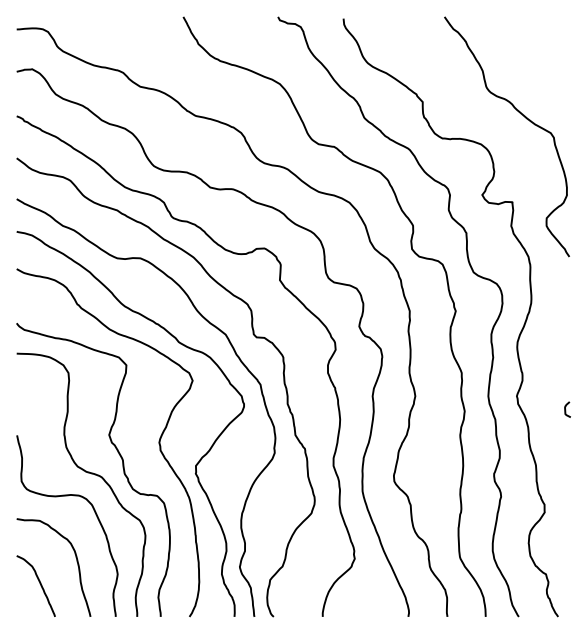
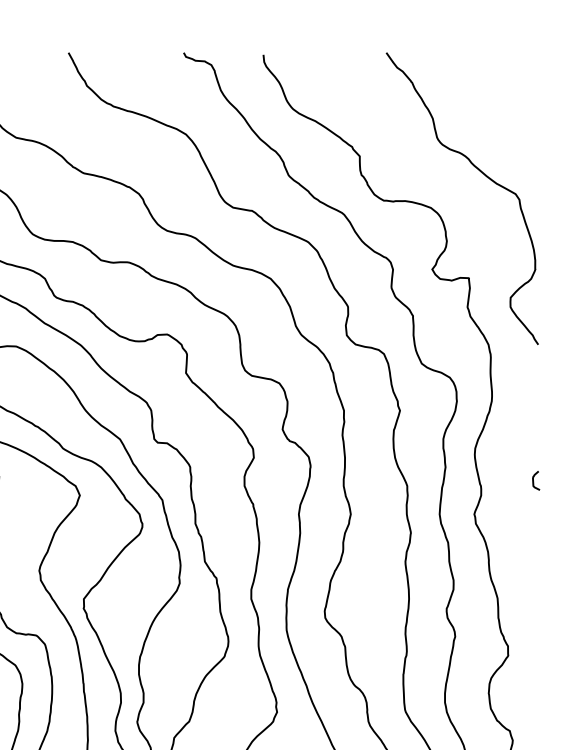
curve: (566, 410) -> (534, 481), moved

